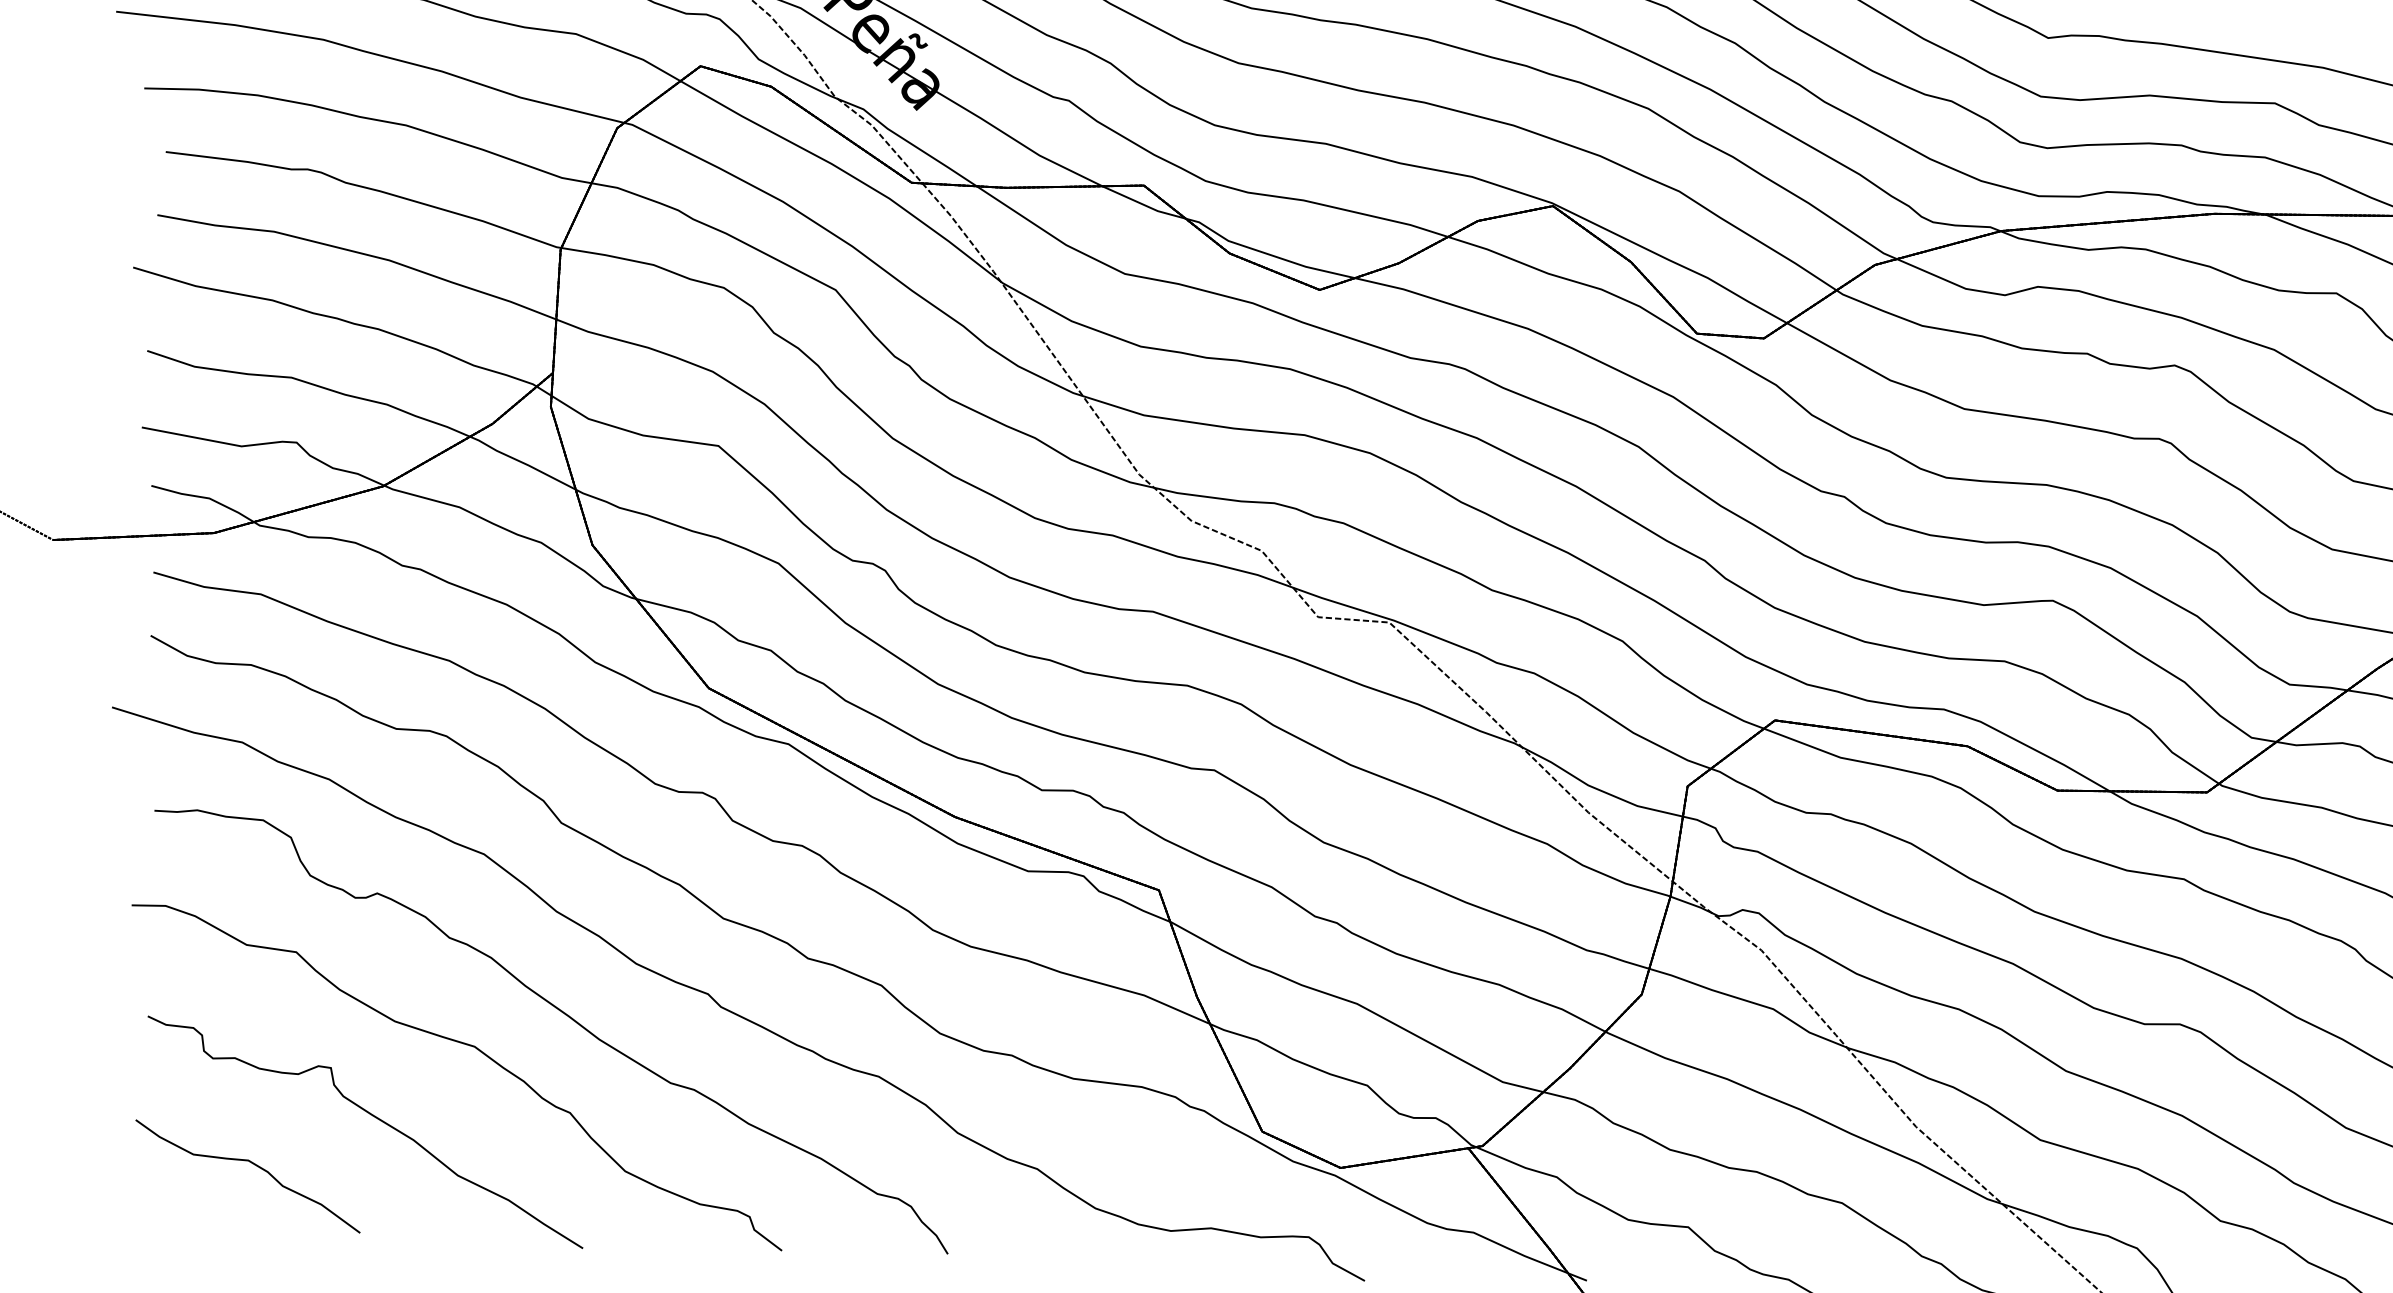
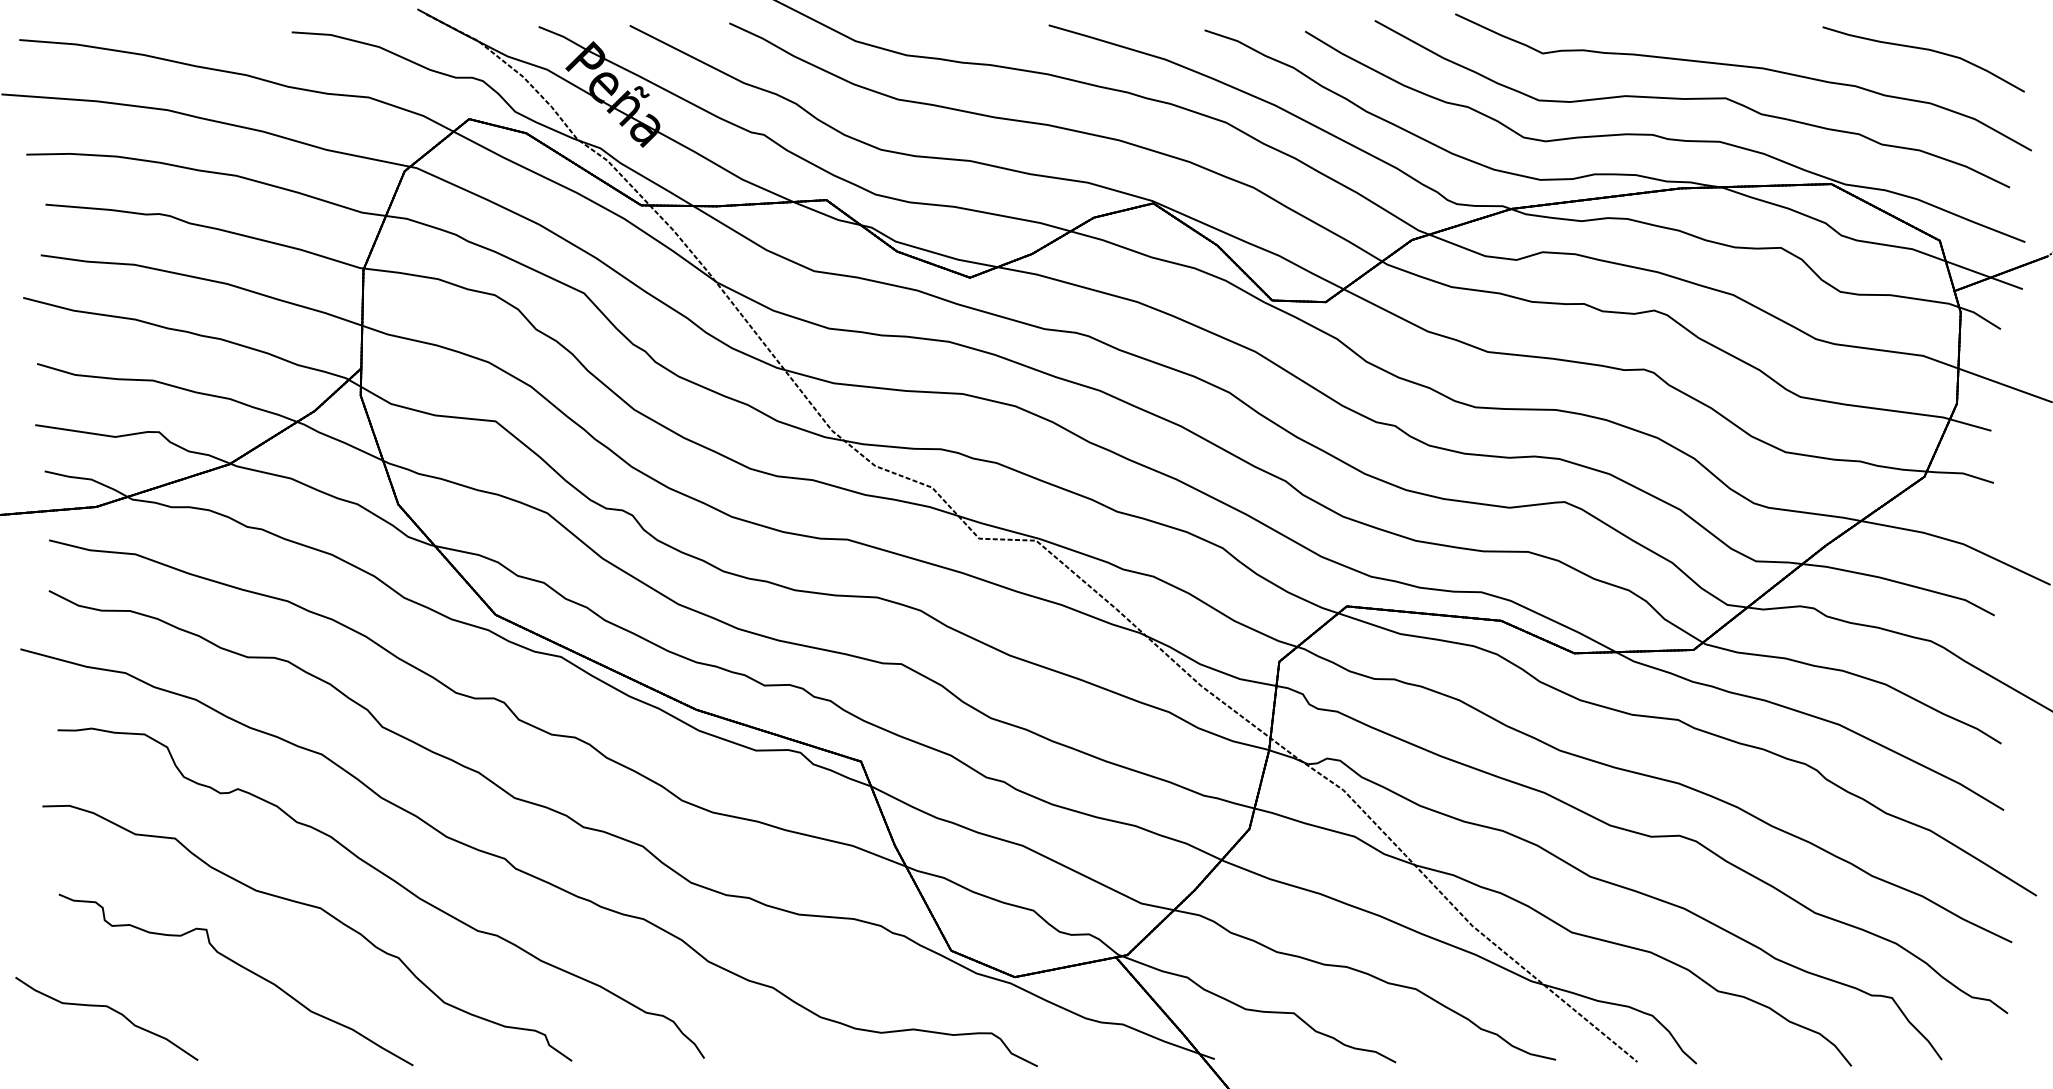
curve: (253, 1164) -> (110, 1009), moved

